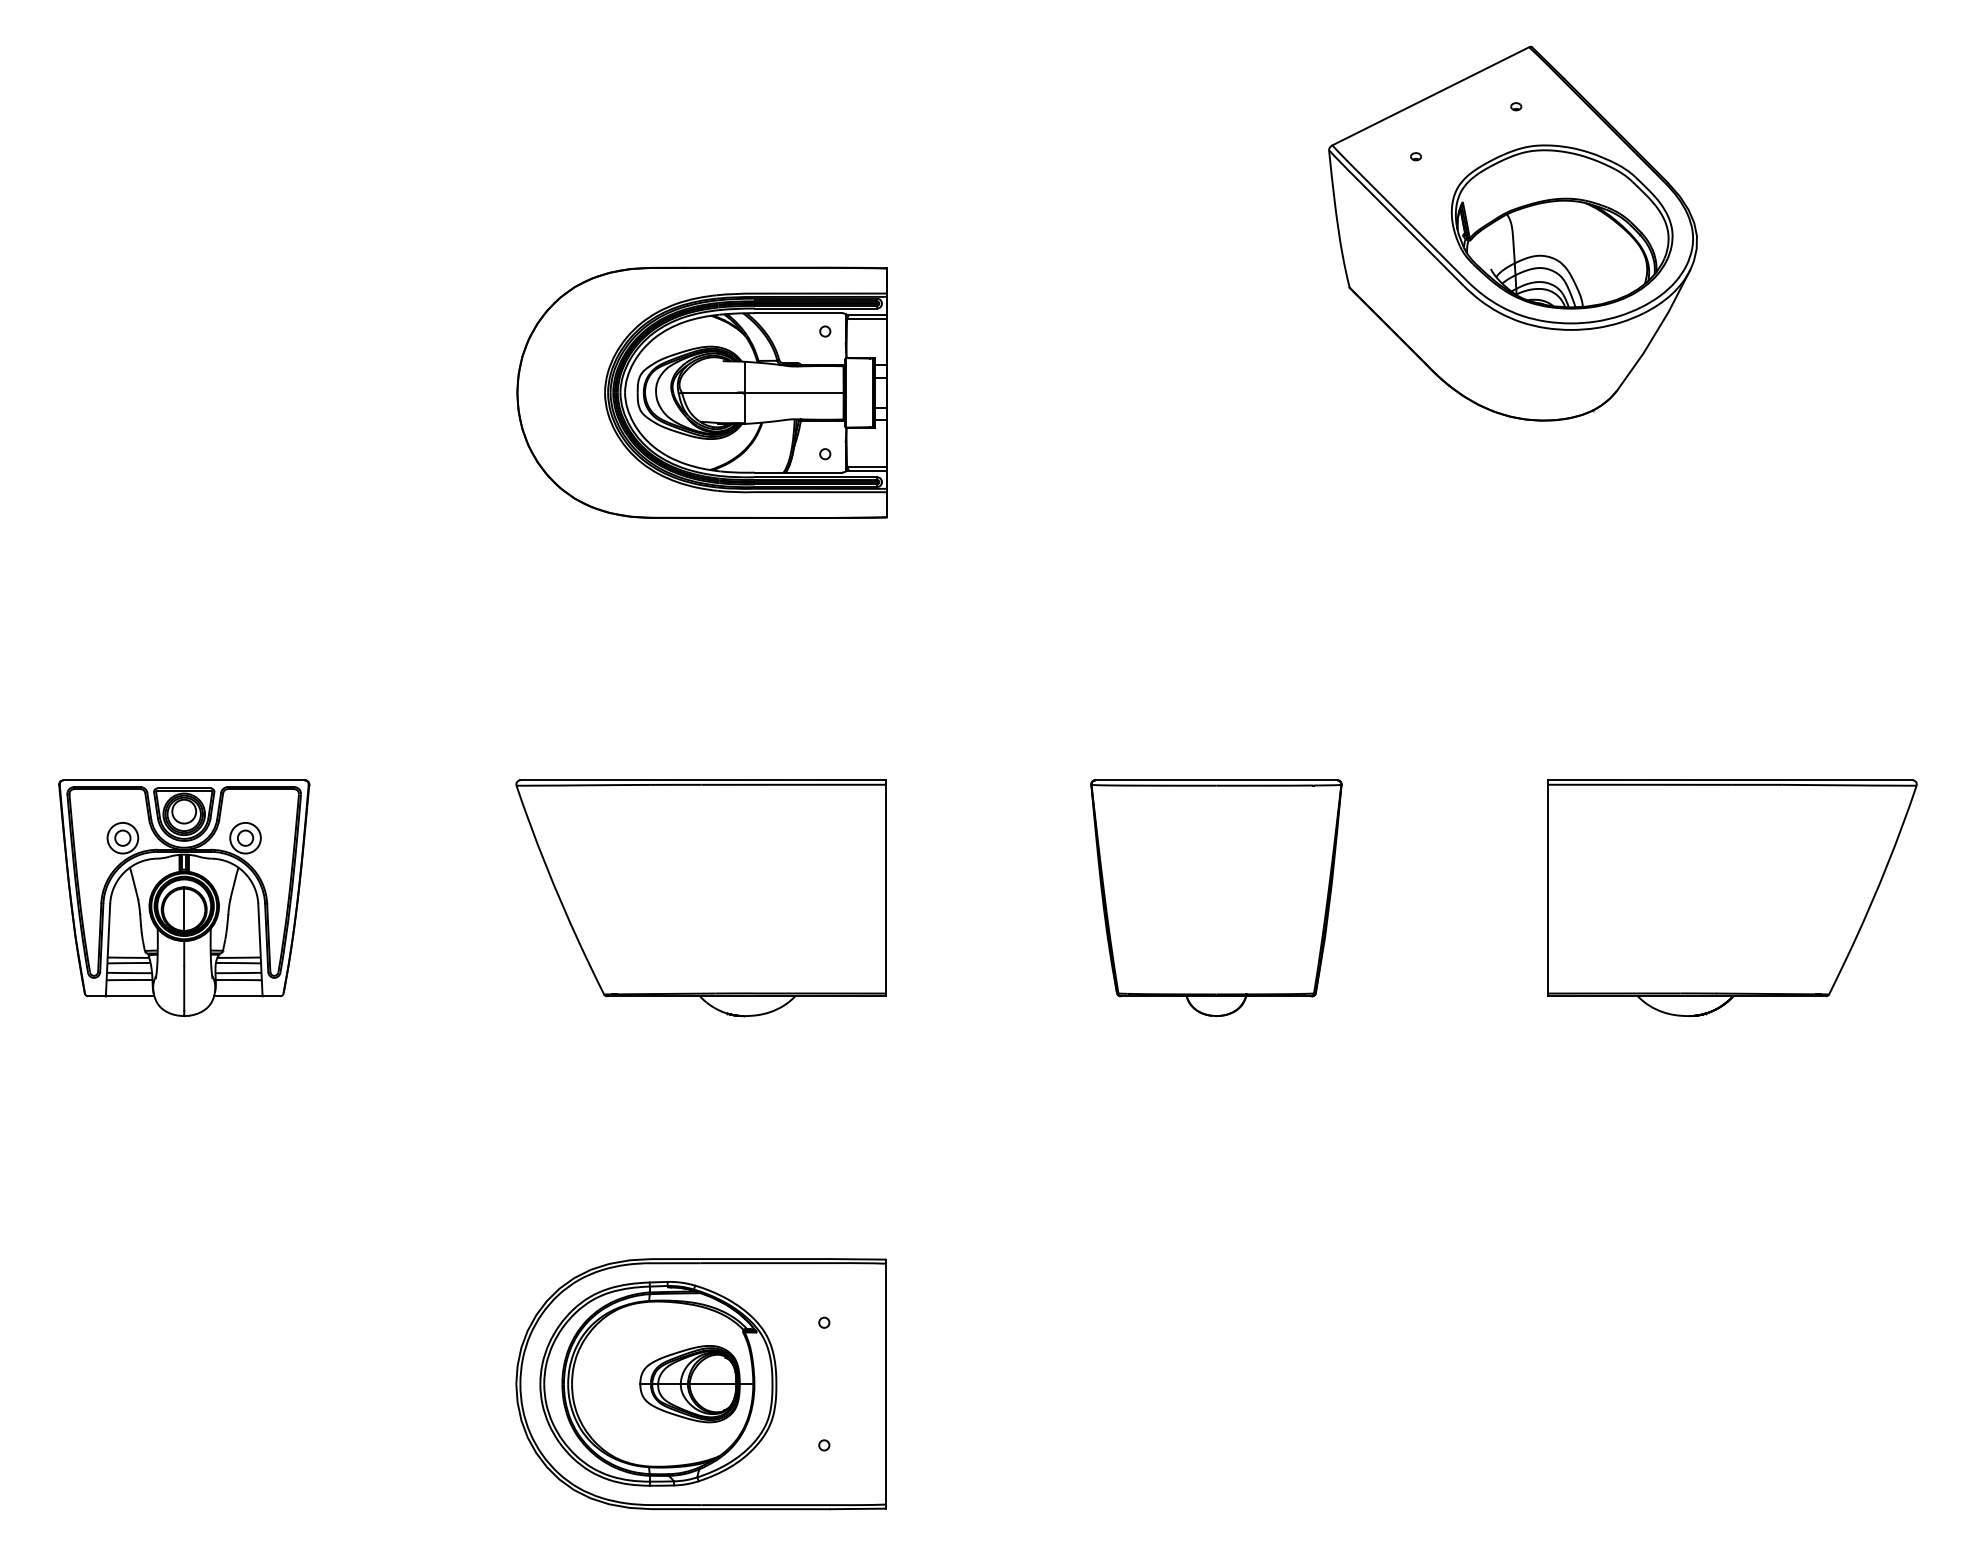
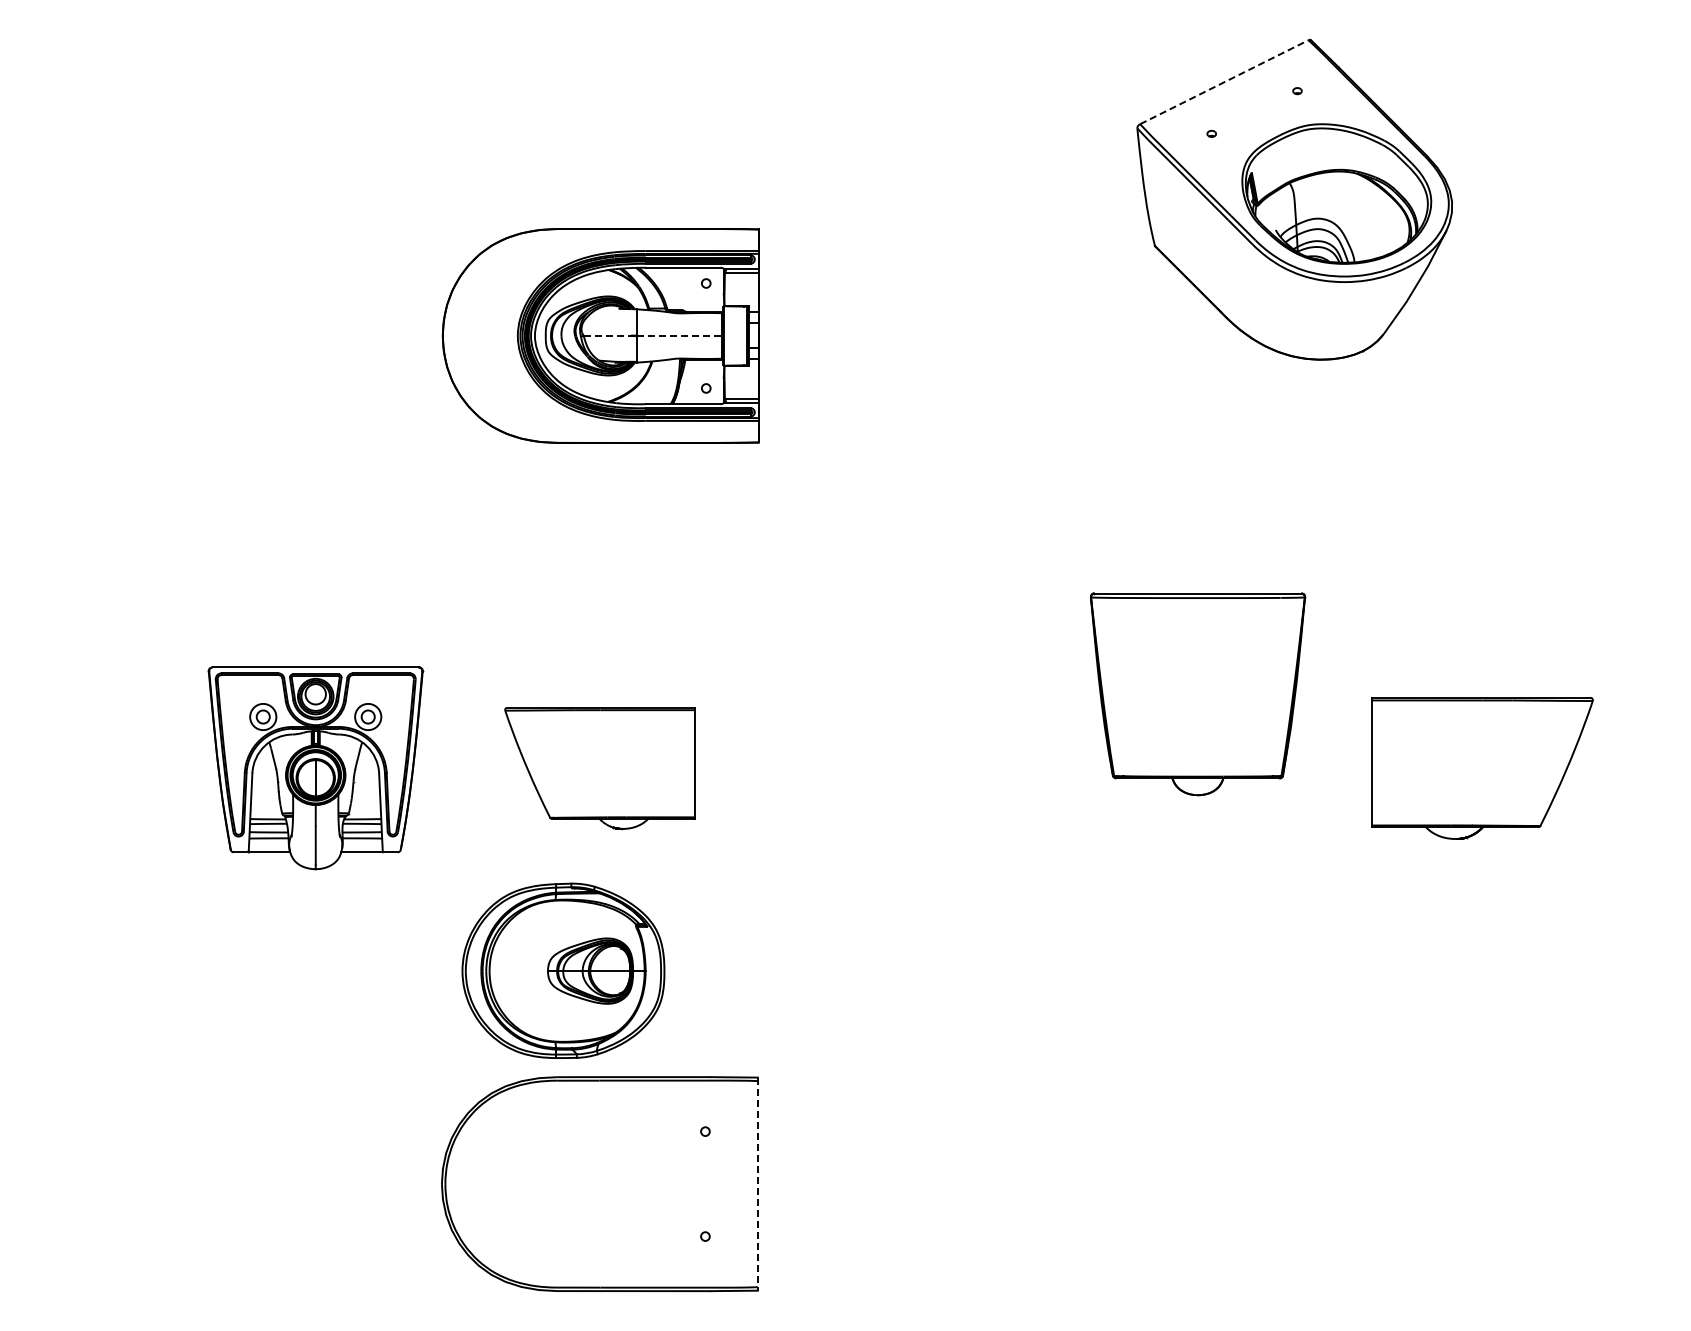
line: (1430, 95) -> (1224, 81), solid -> dashed
line: (709, 392) -> (607, 335), solid -> dashed
line: (795, 392) -> (680, 335), solid -> dashed
part: (183, 898) -> (315, 768), moved
part: (700, 898) -> (599, 768), size x0.6
part: (1217, 898) -> (1198, 694), moved
part: (1732, 898) -> (1482, 768), size x0.7
part: (658, 1383) -> (563, 970), moved
line: (885, 1384) -> (757, 1184), solid -> dashed

